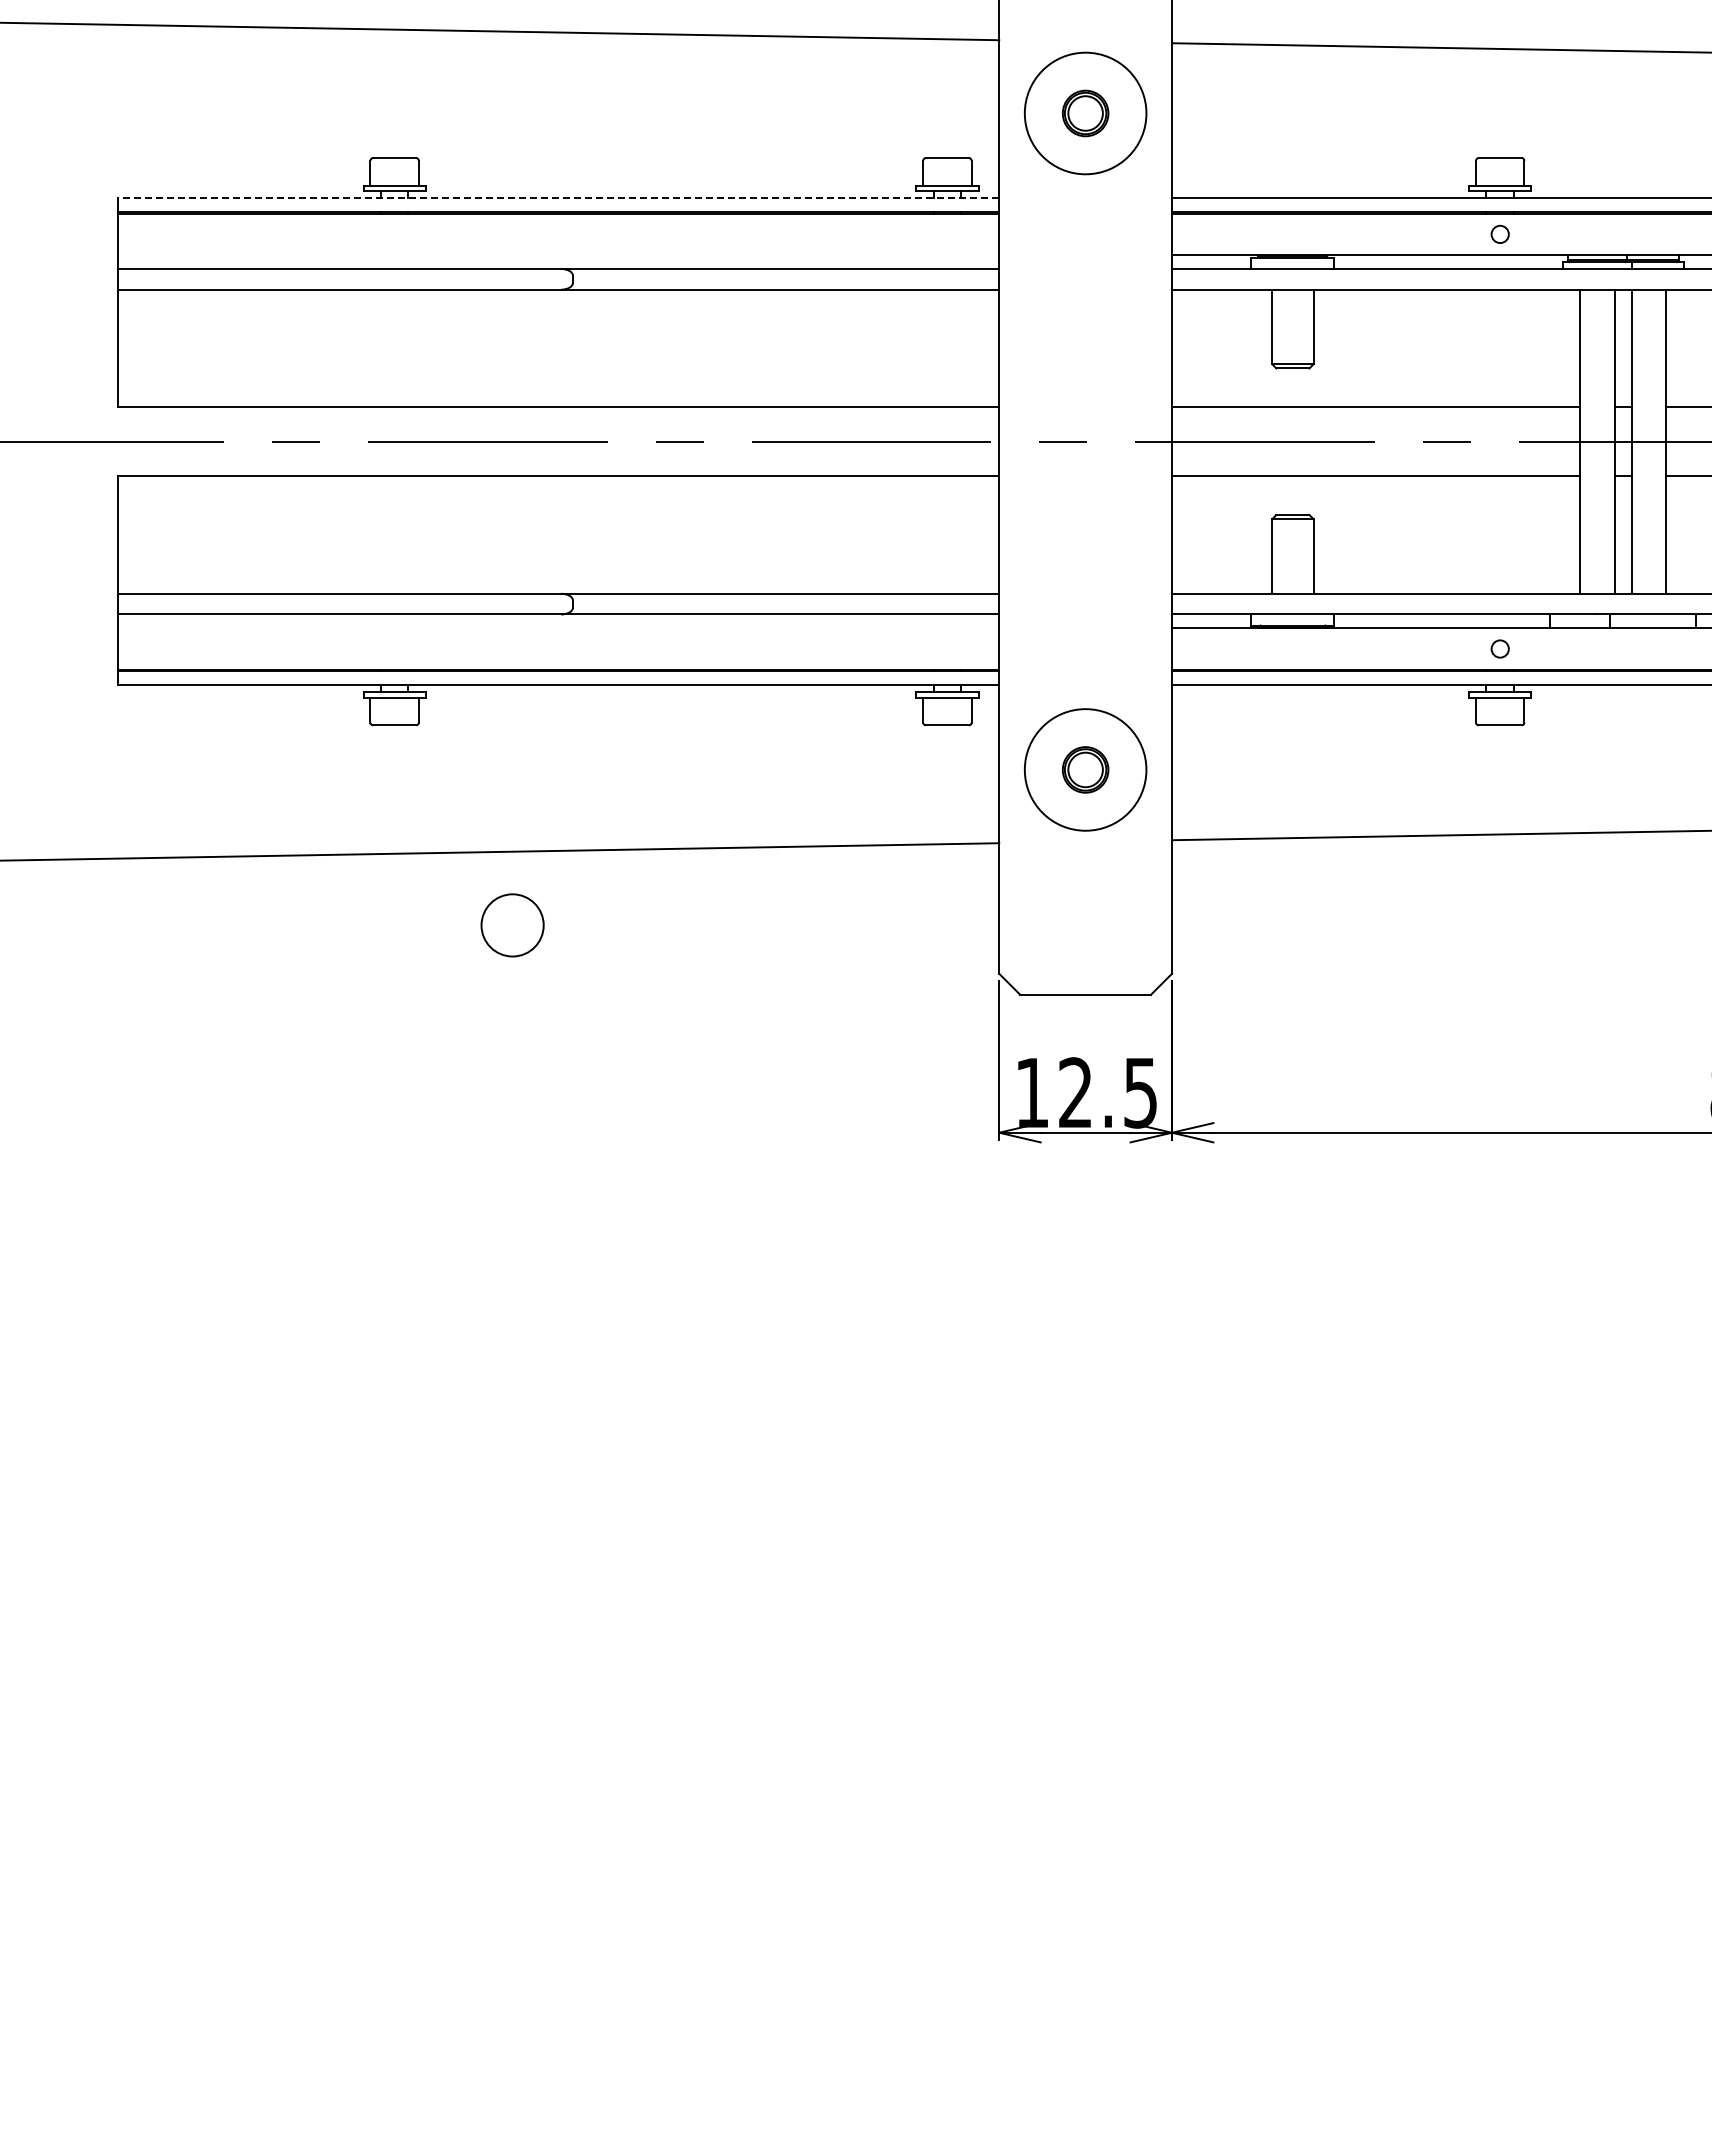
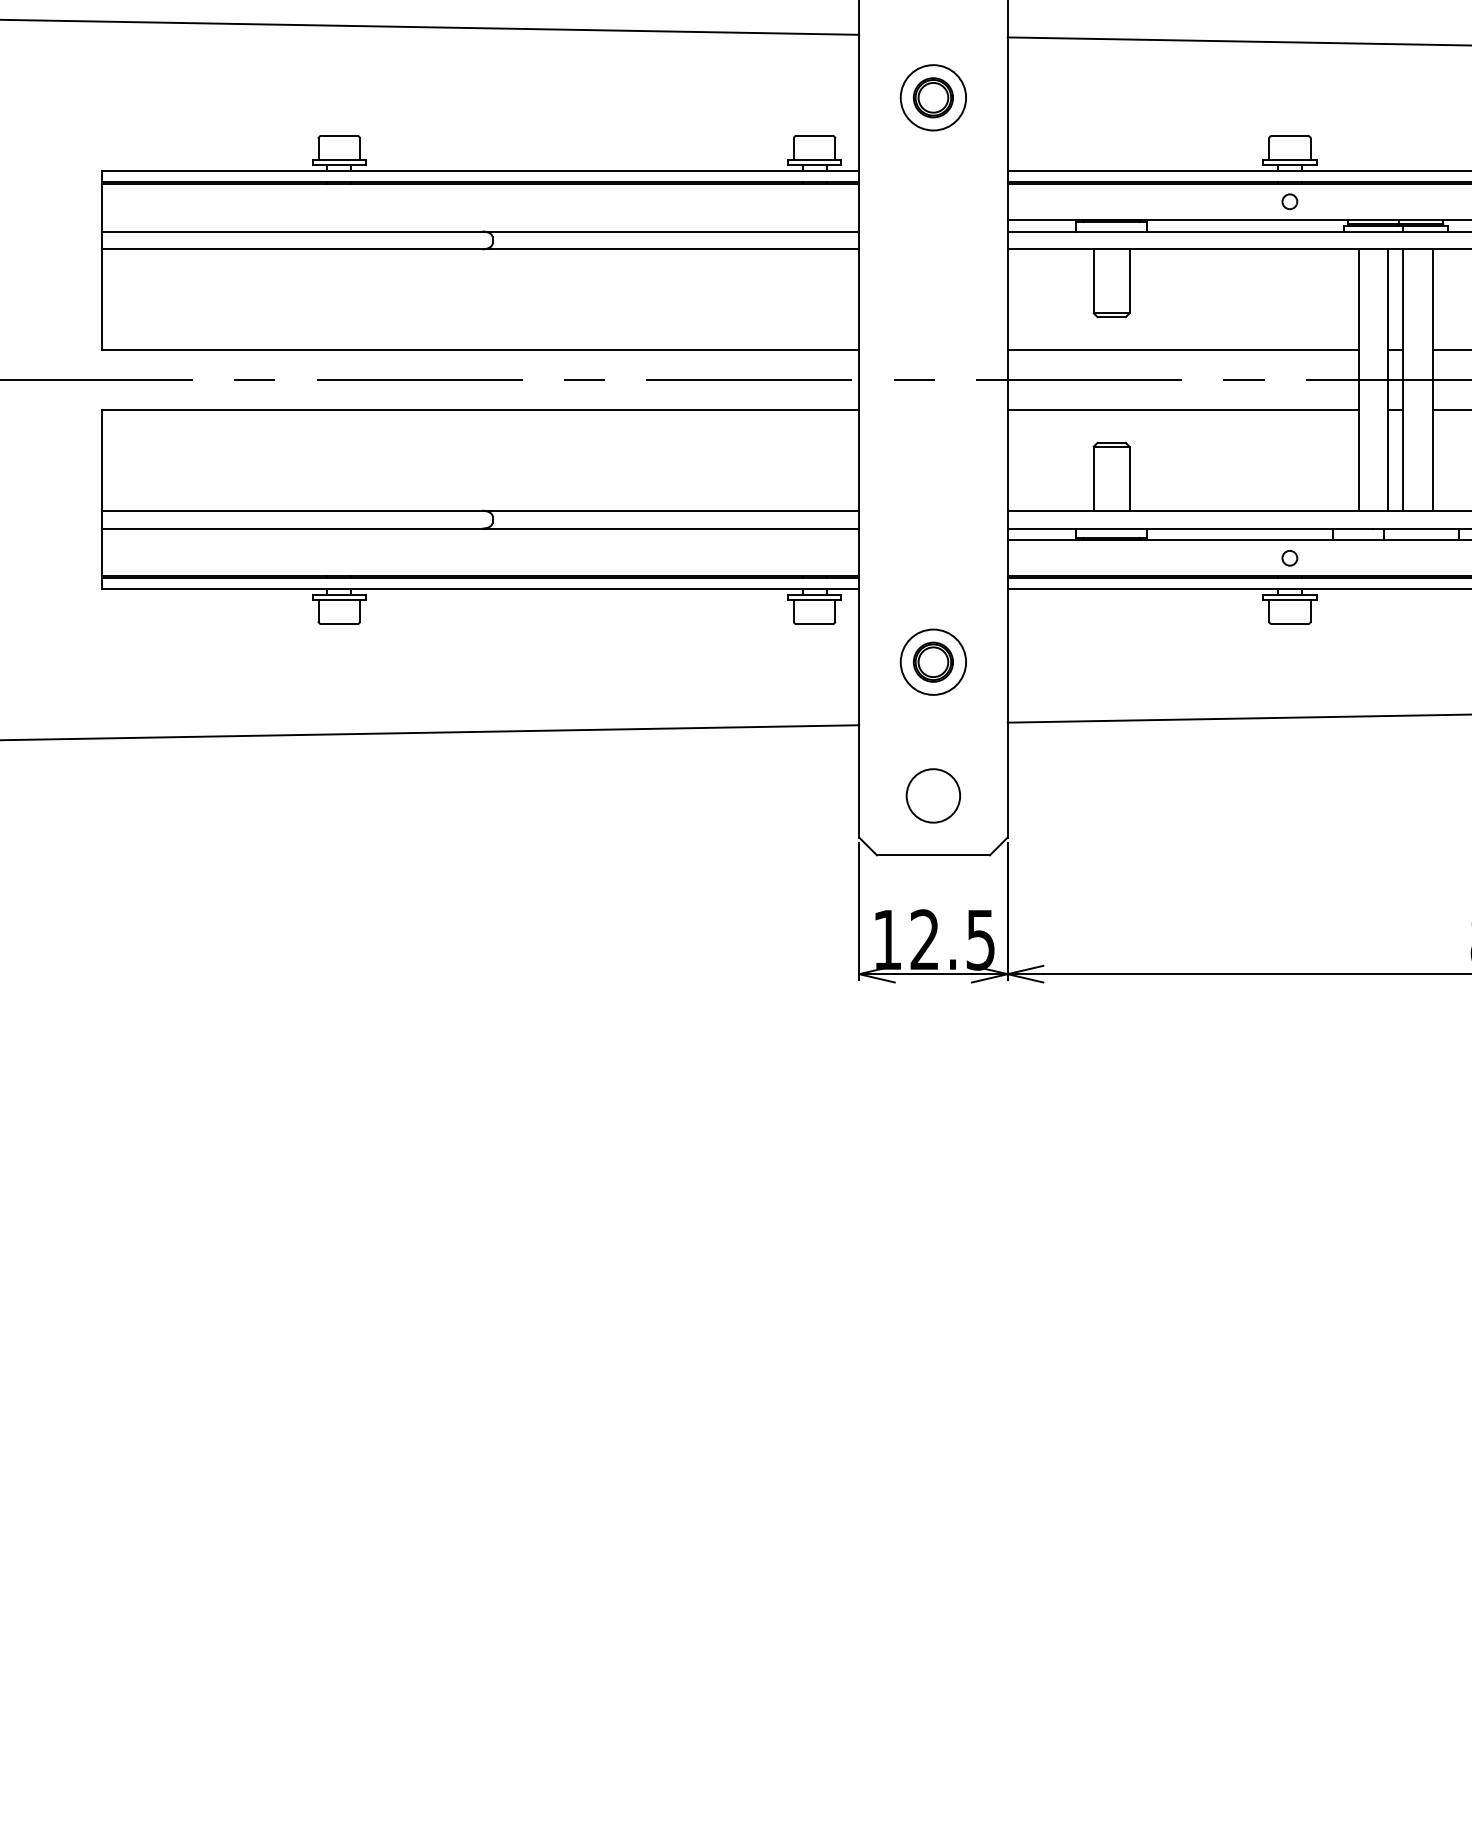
circle: (1085, 113) -> (933, 97), size x0.62
line: (558, 198) -> (480, 170), dashed -> solid
circle: (1085, 769) -> (933, 661), size x0.62
circle: (512, 925) -> (933, 795), moved

